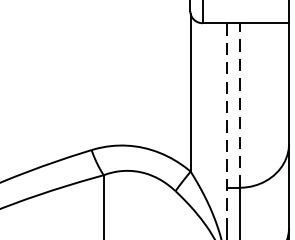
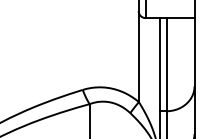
line: (239, 105) -> (166, 64), dashed -> solid
line: (227, 126) -> (159, 76), dashed -> solid

